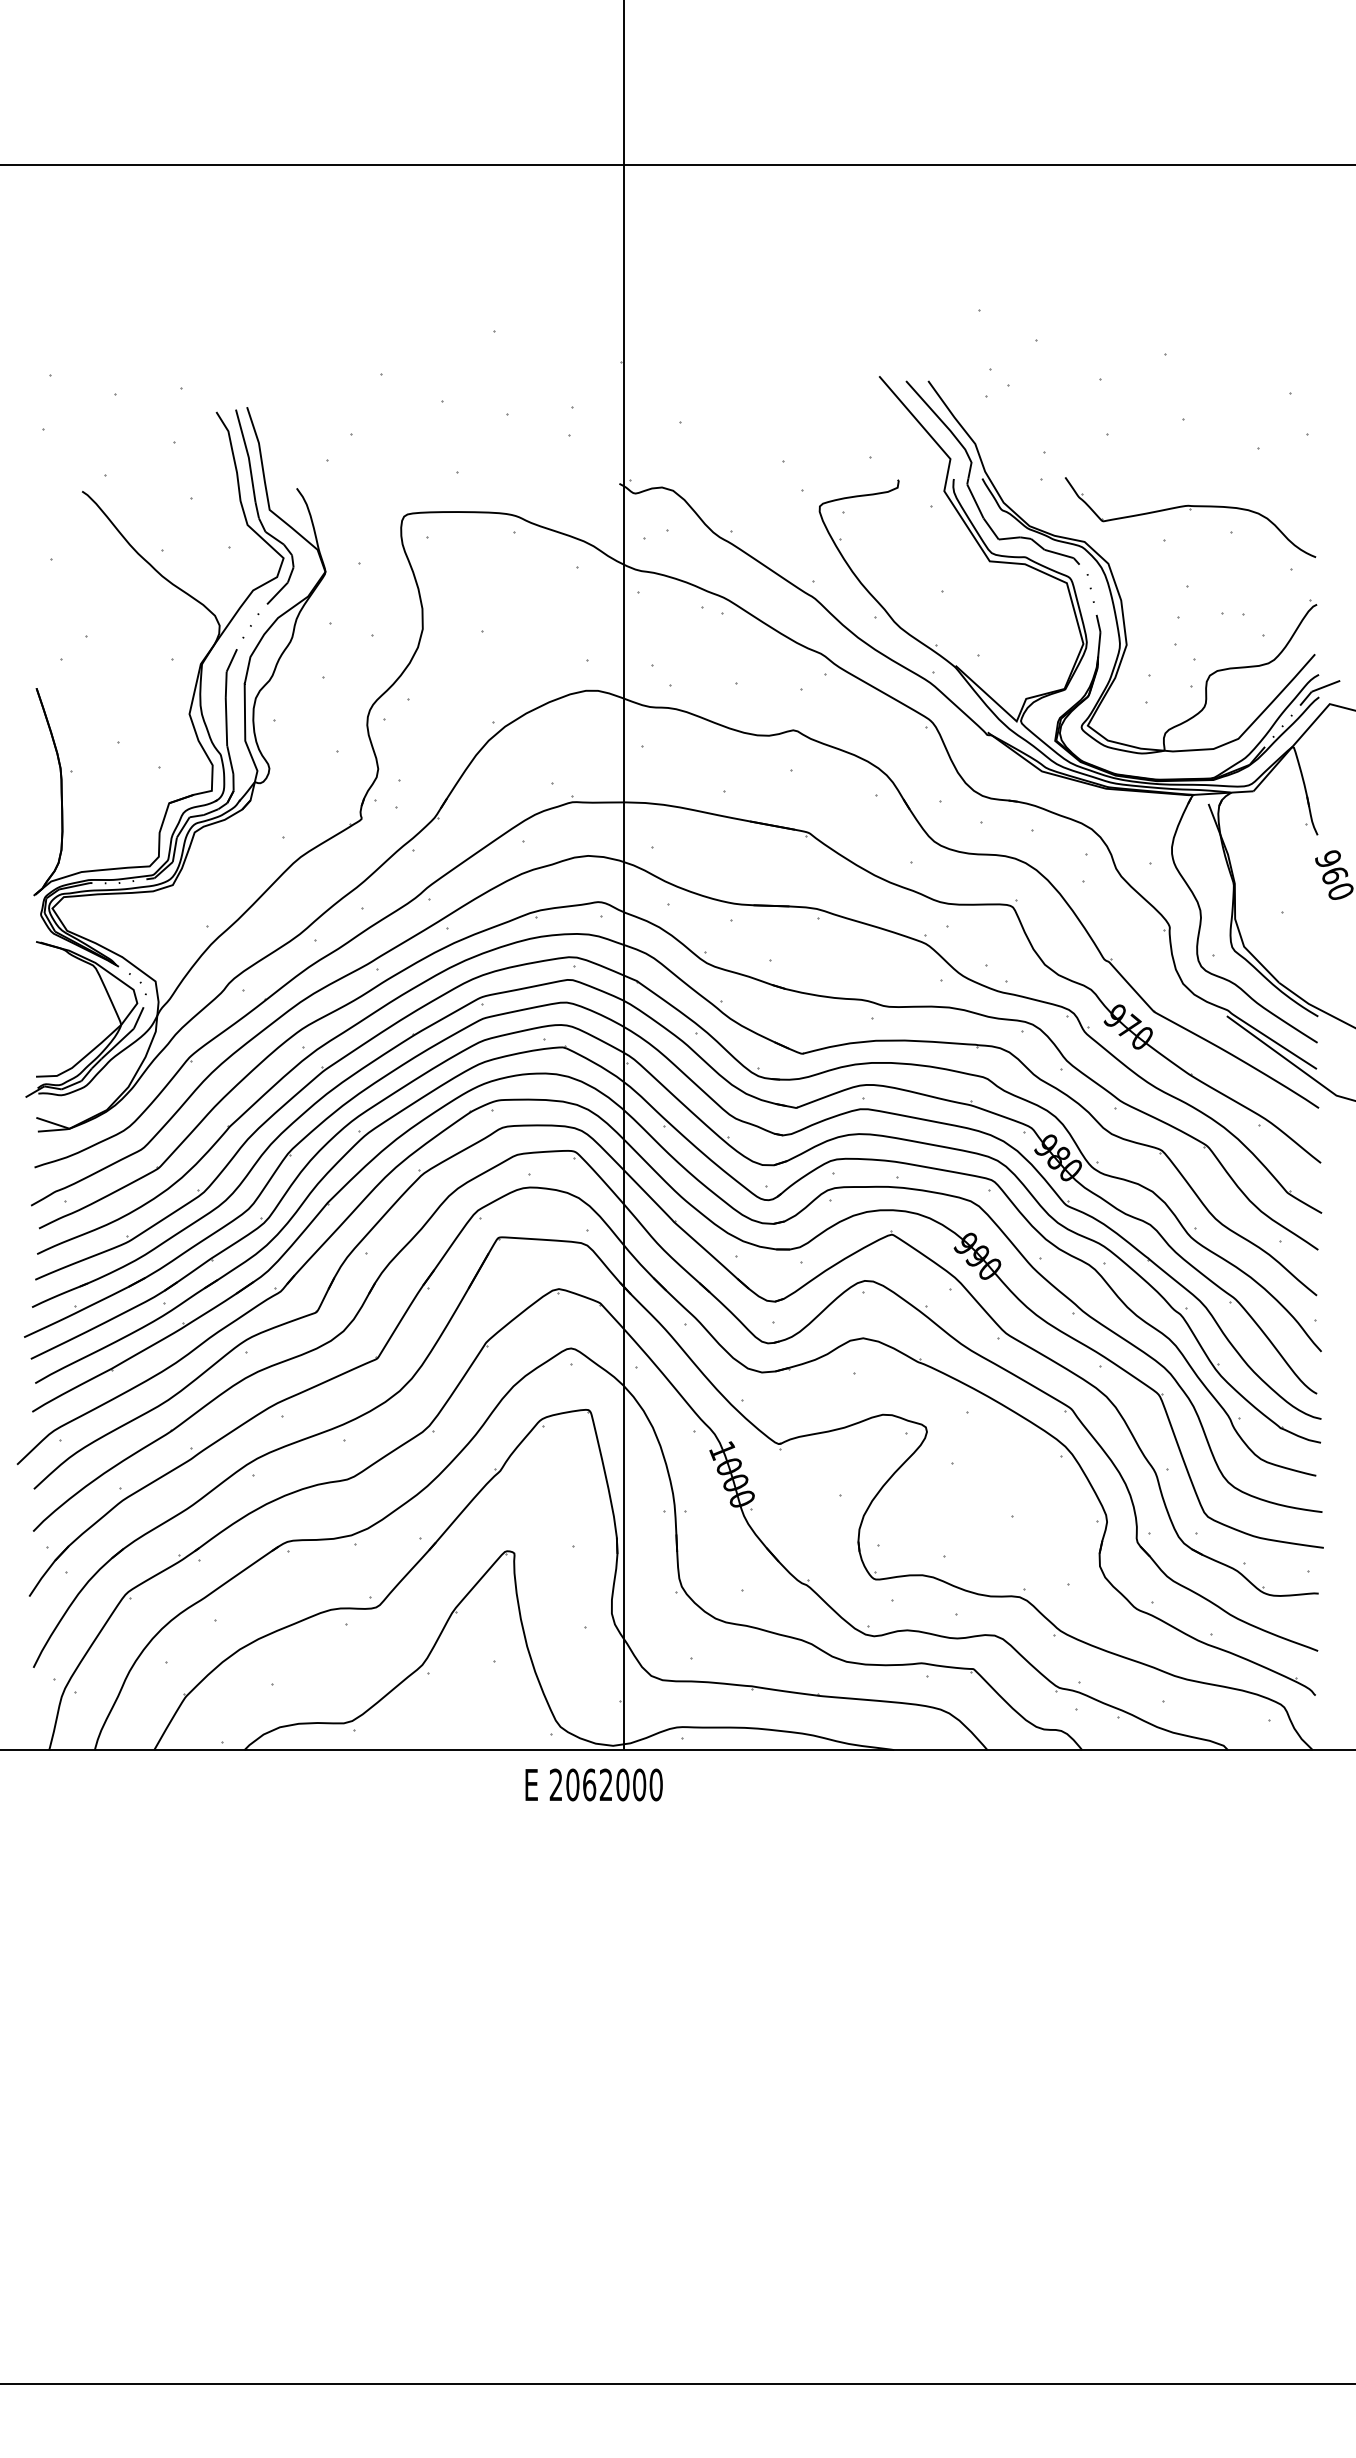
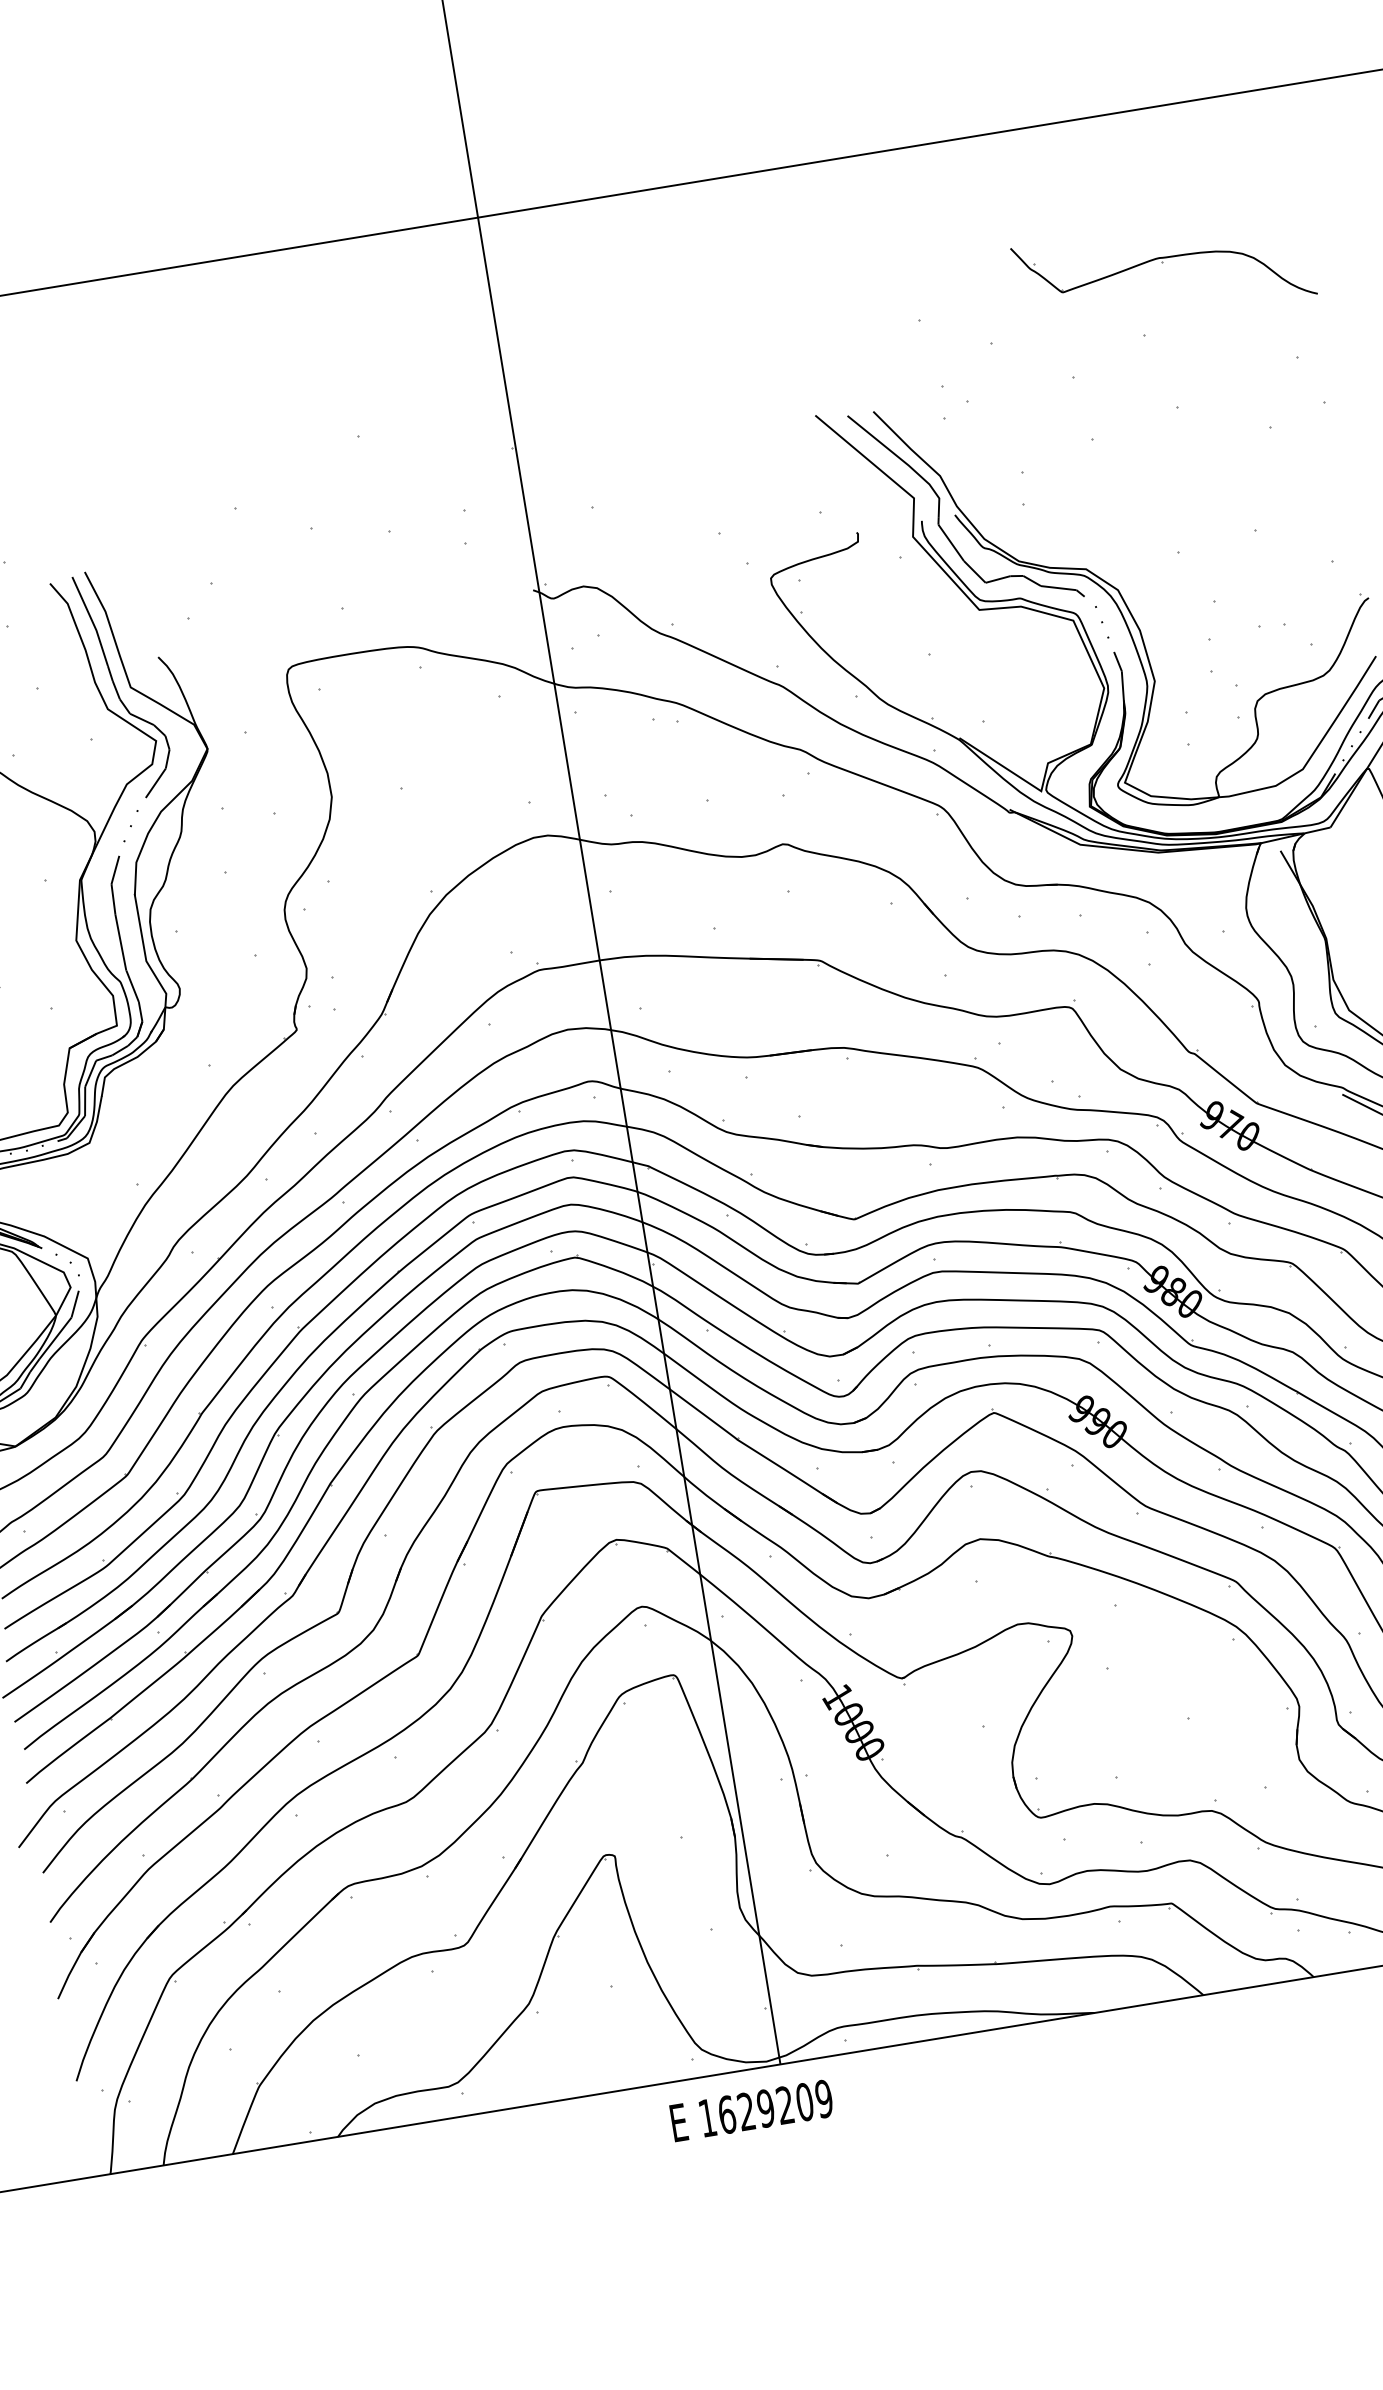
part: (1190, 510) -> (1162, 263), moved
text: (605, 1784) -> (765, 2108), 2062000 -> 1629209

